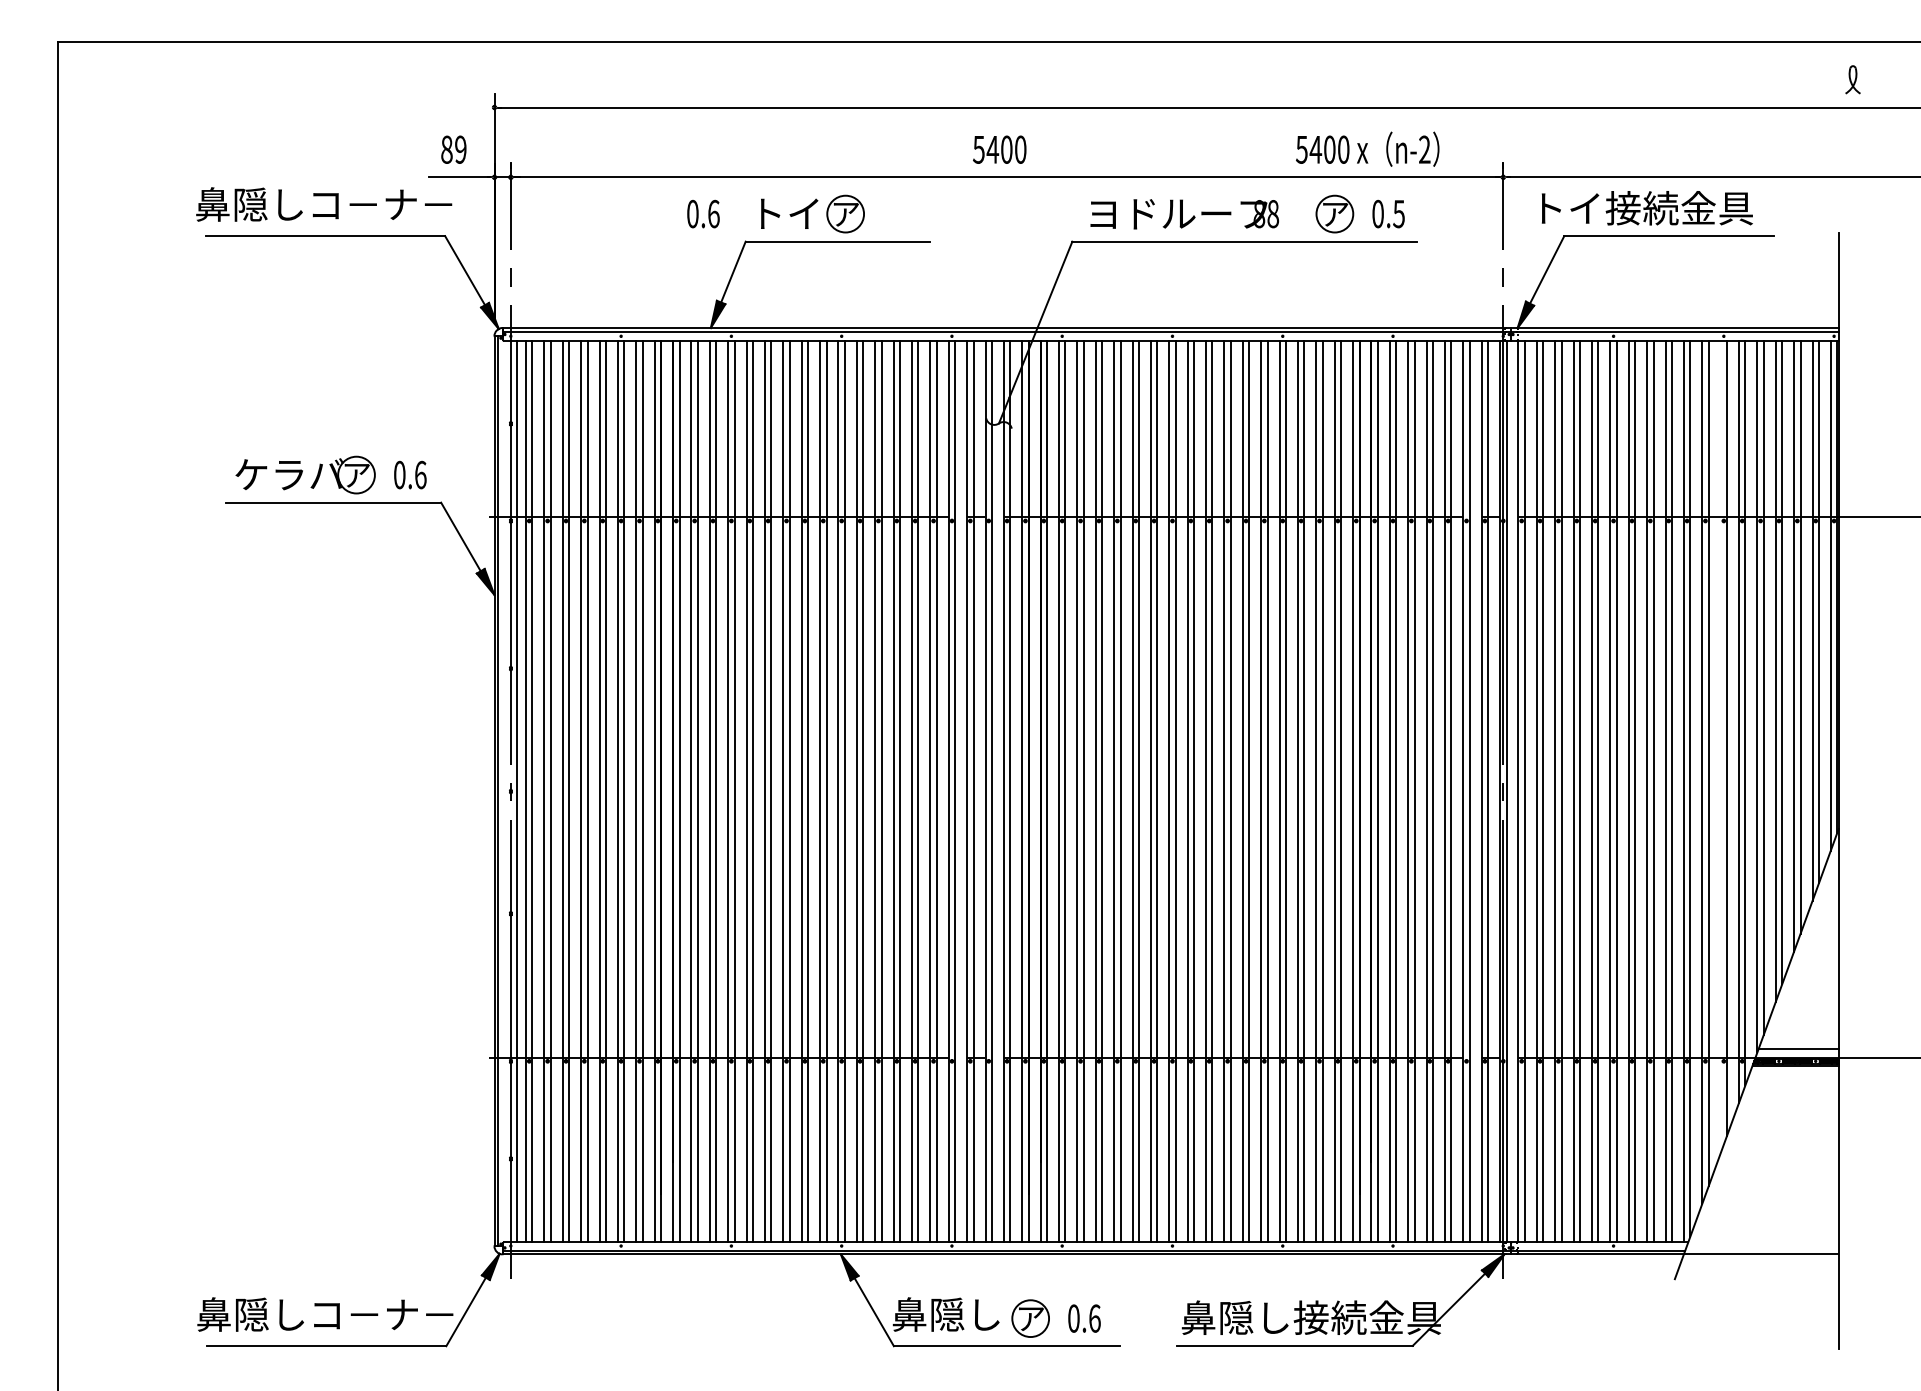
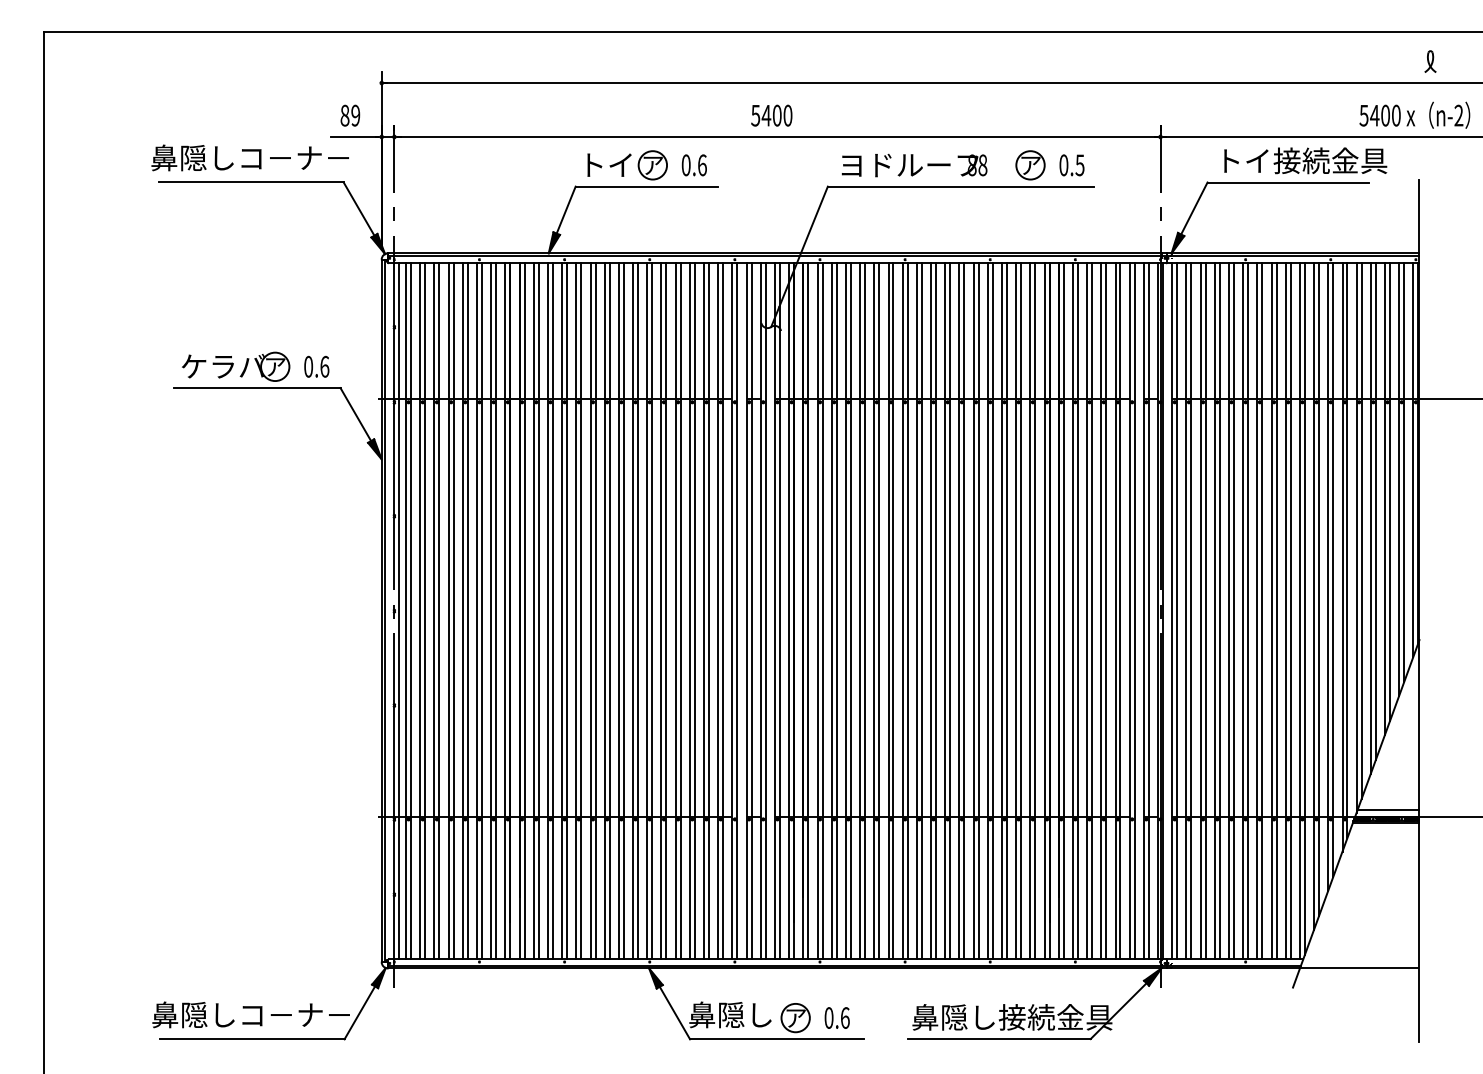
text: (1367, 148) -> (1414, 114), moved
text: (1647, 208) -> (1305, 161), moved
text: (703, 213) -> (694, 164), moved
line: (1720, 746) -> (1328, 576), added

